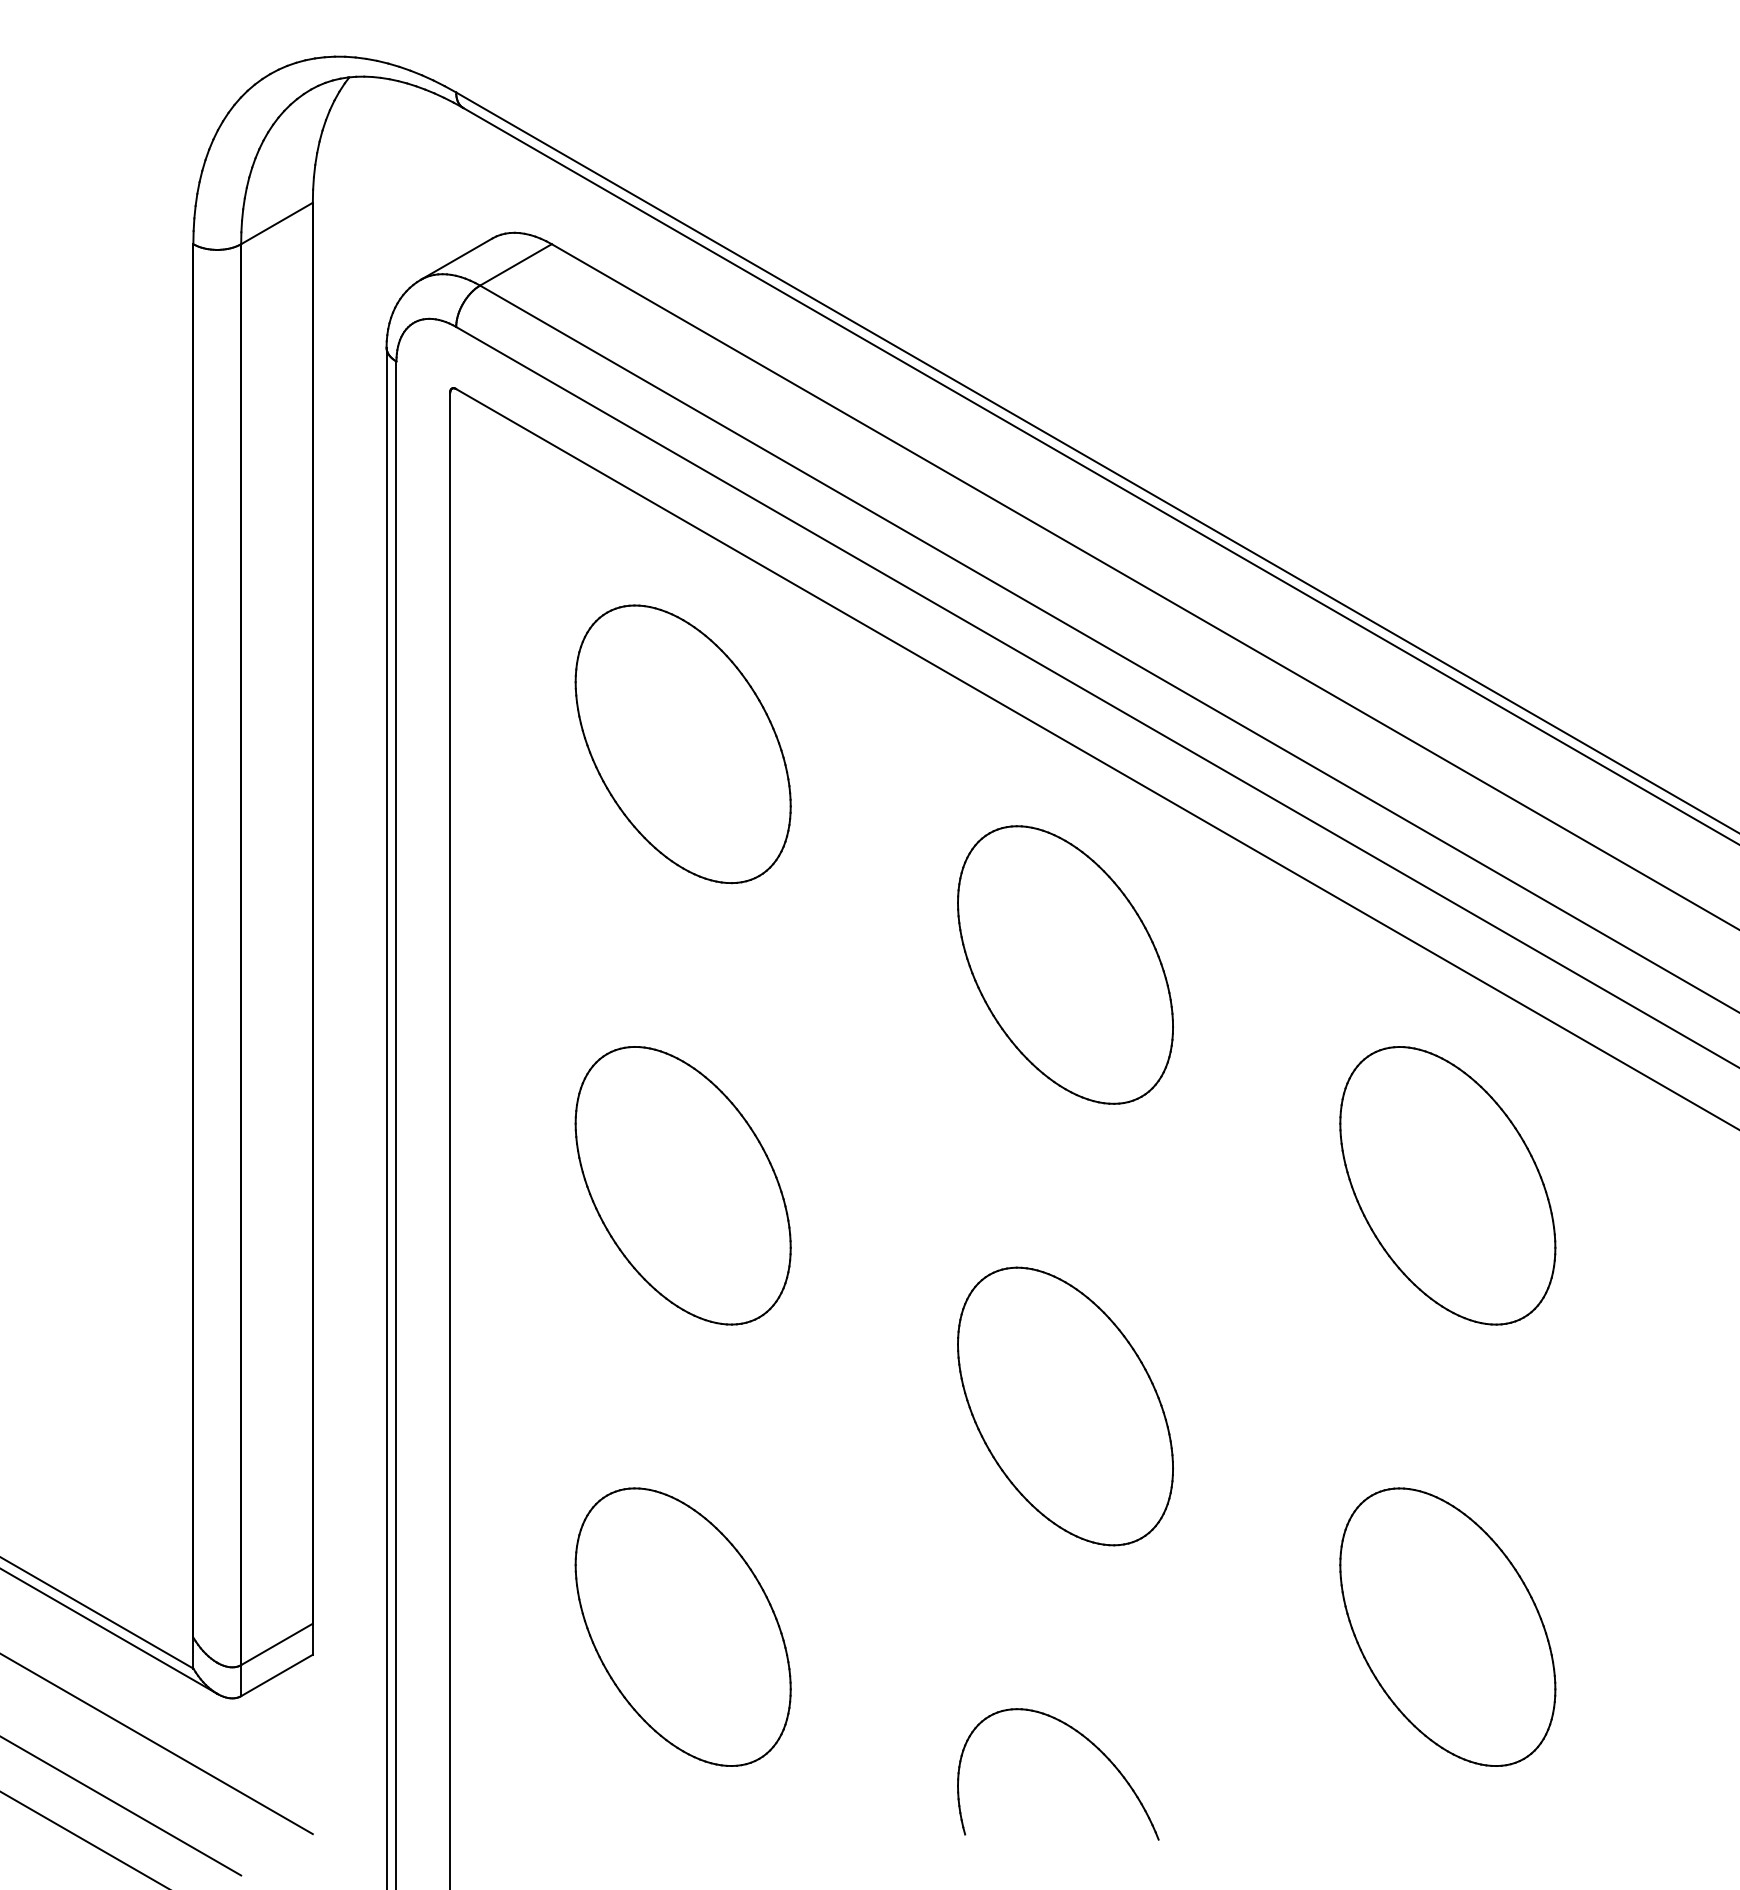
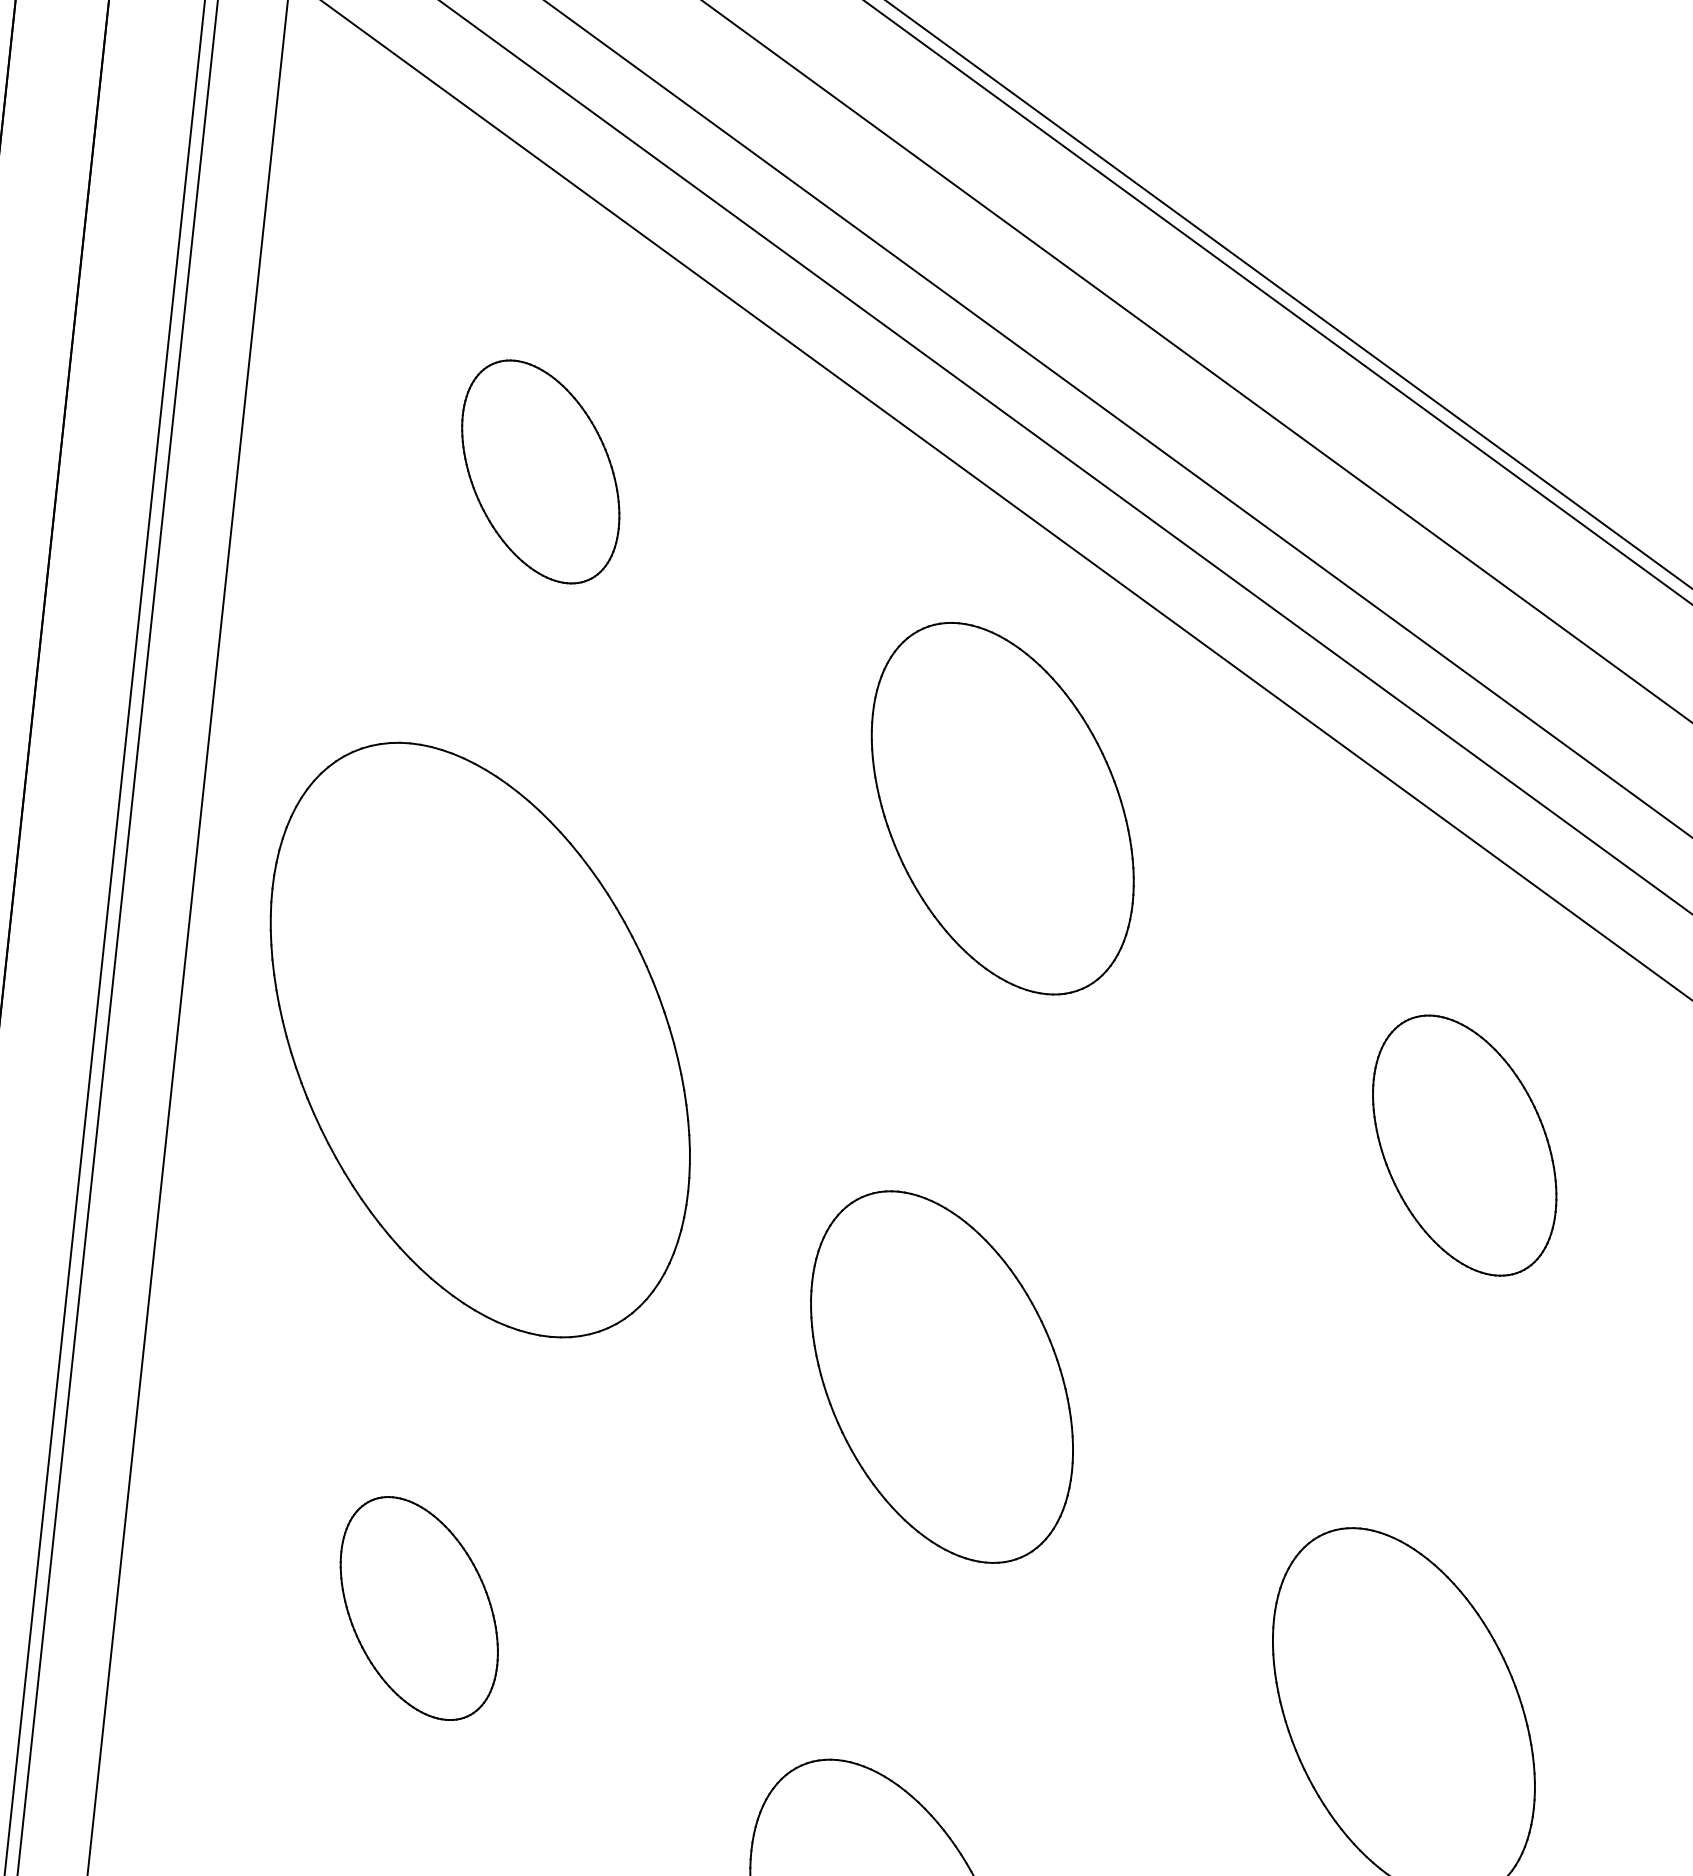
part: (682, 744) -> (539, 472), size x0.6
part: (682, 1185) -> (479, 1039), size x1.6
part: (1447, 1185) -> (1464, 1145), size x0.7
part: (682, 1626) -> (418, 1607), size x0.6

